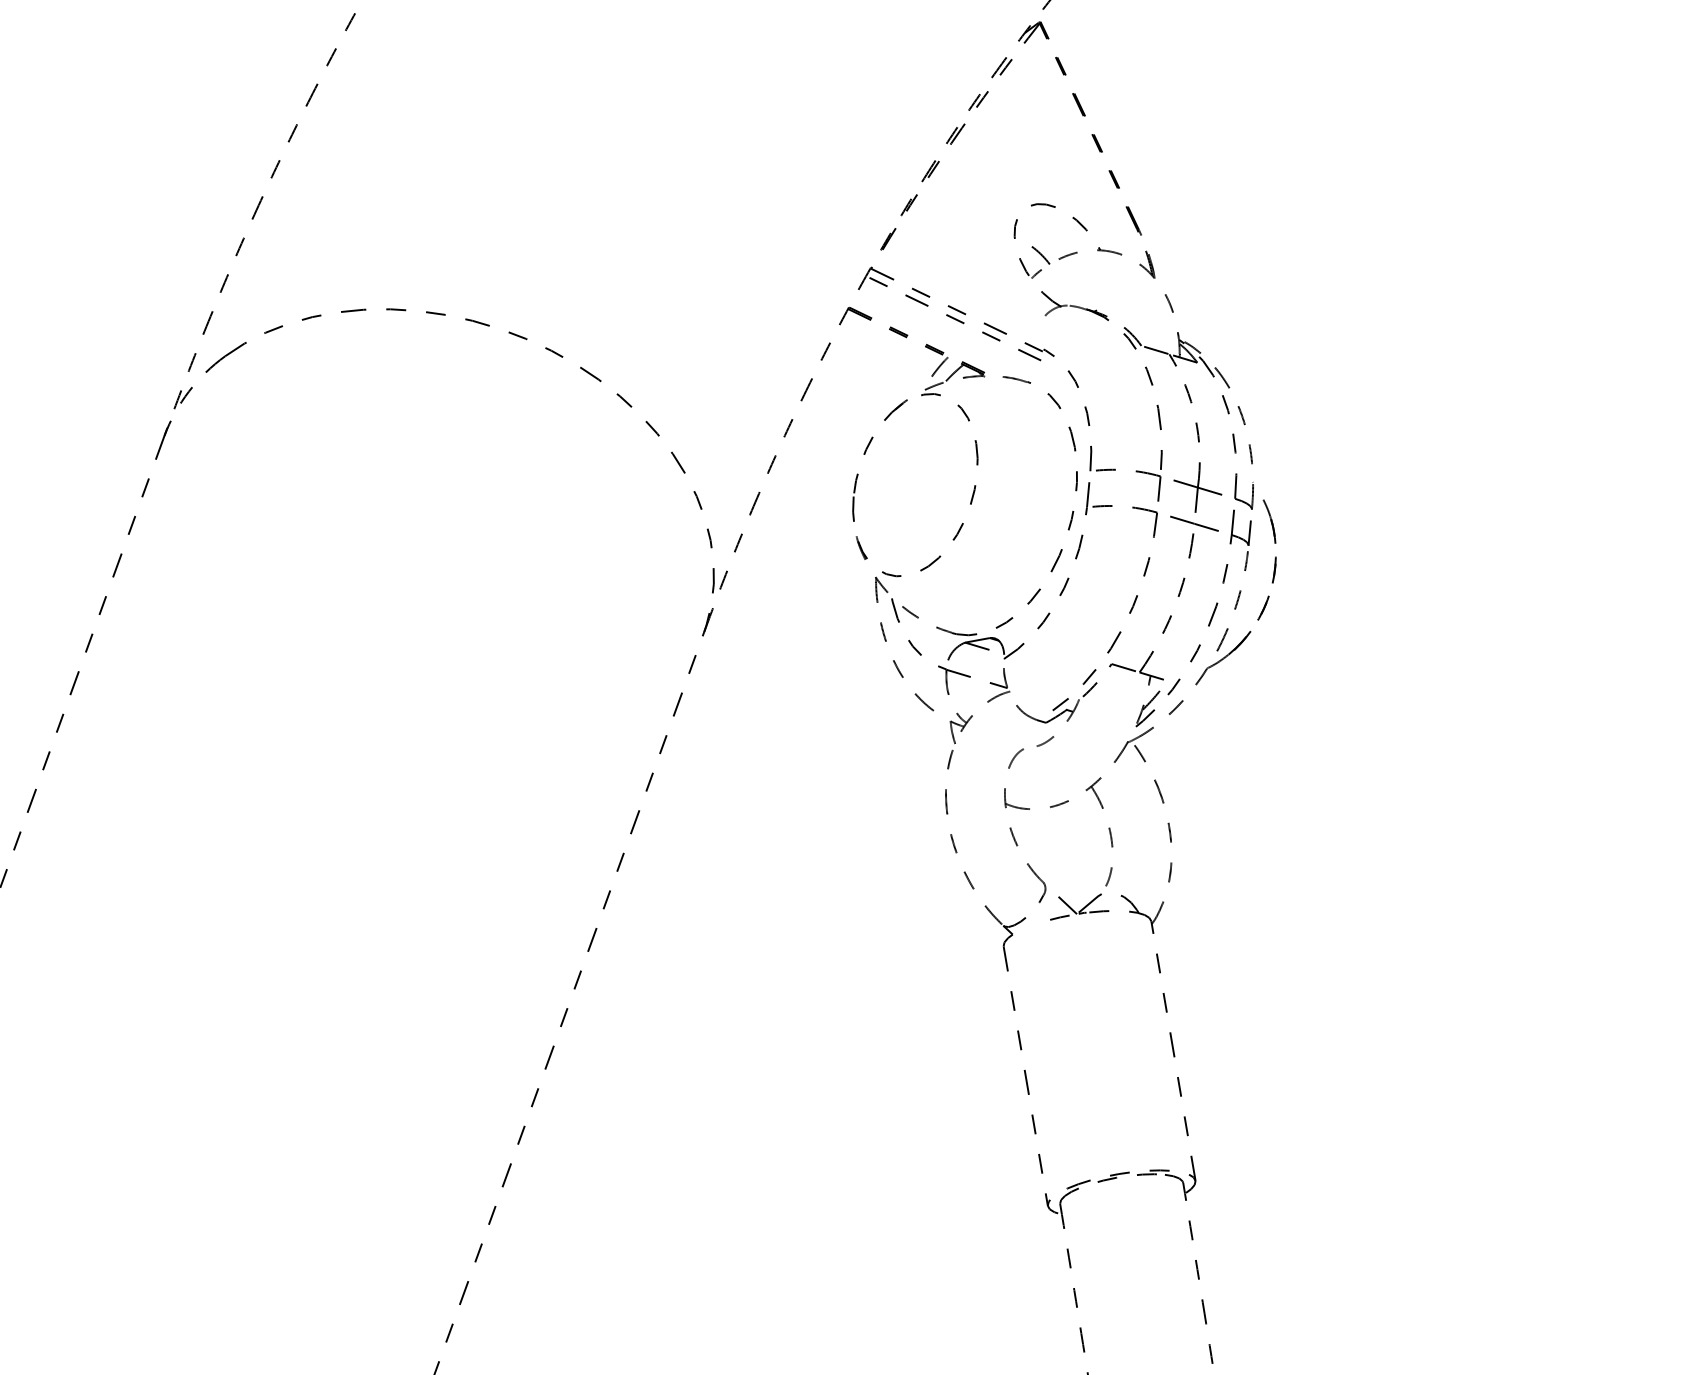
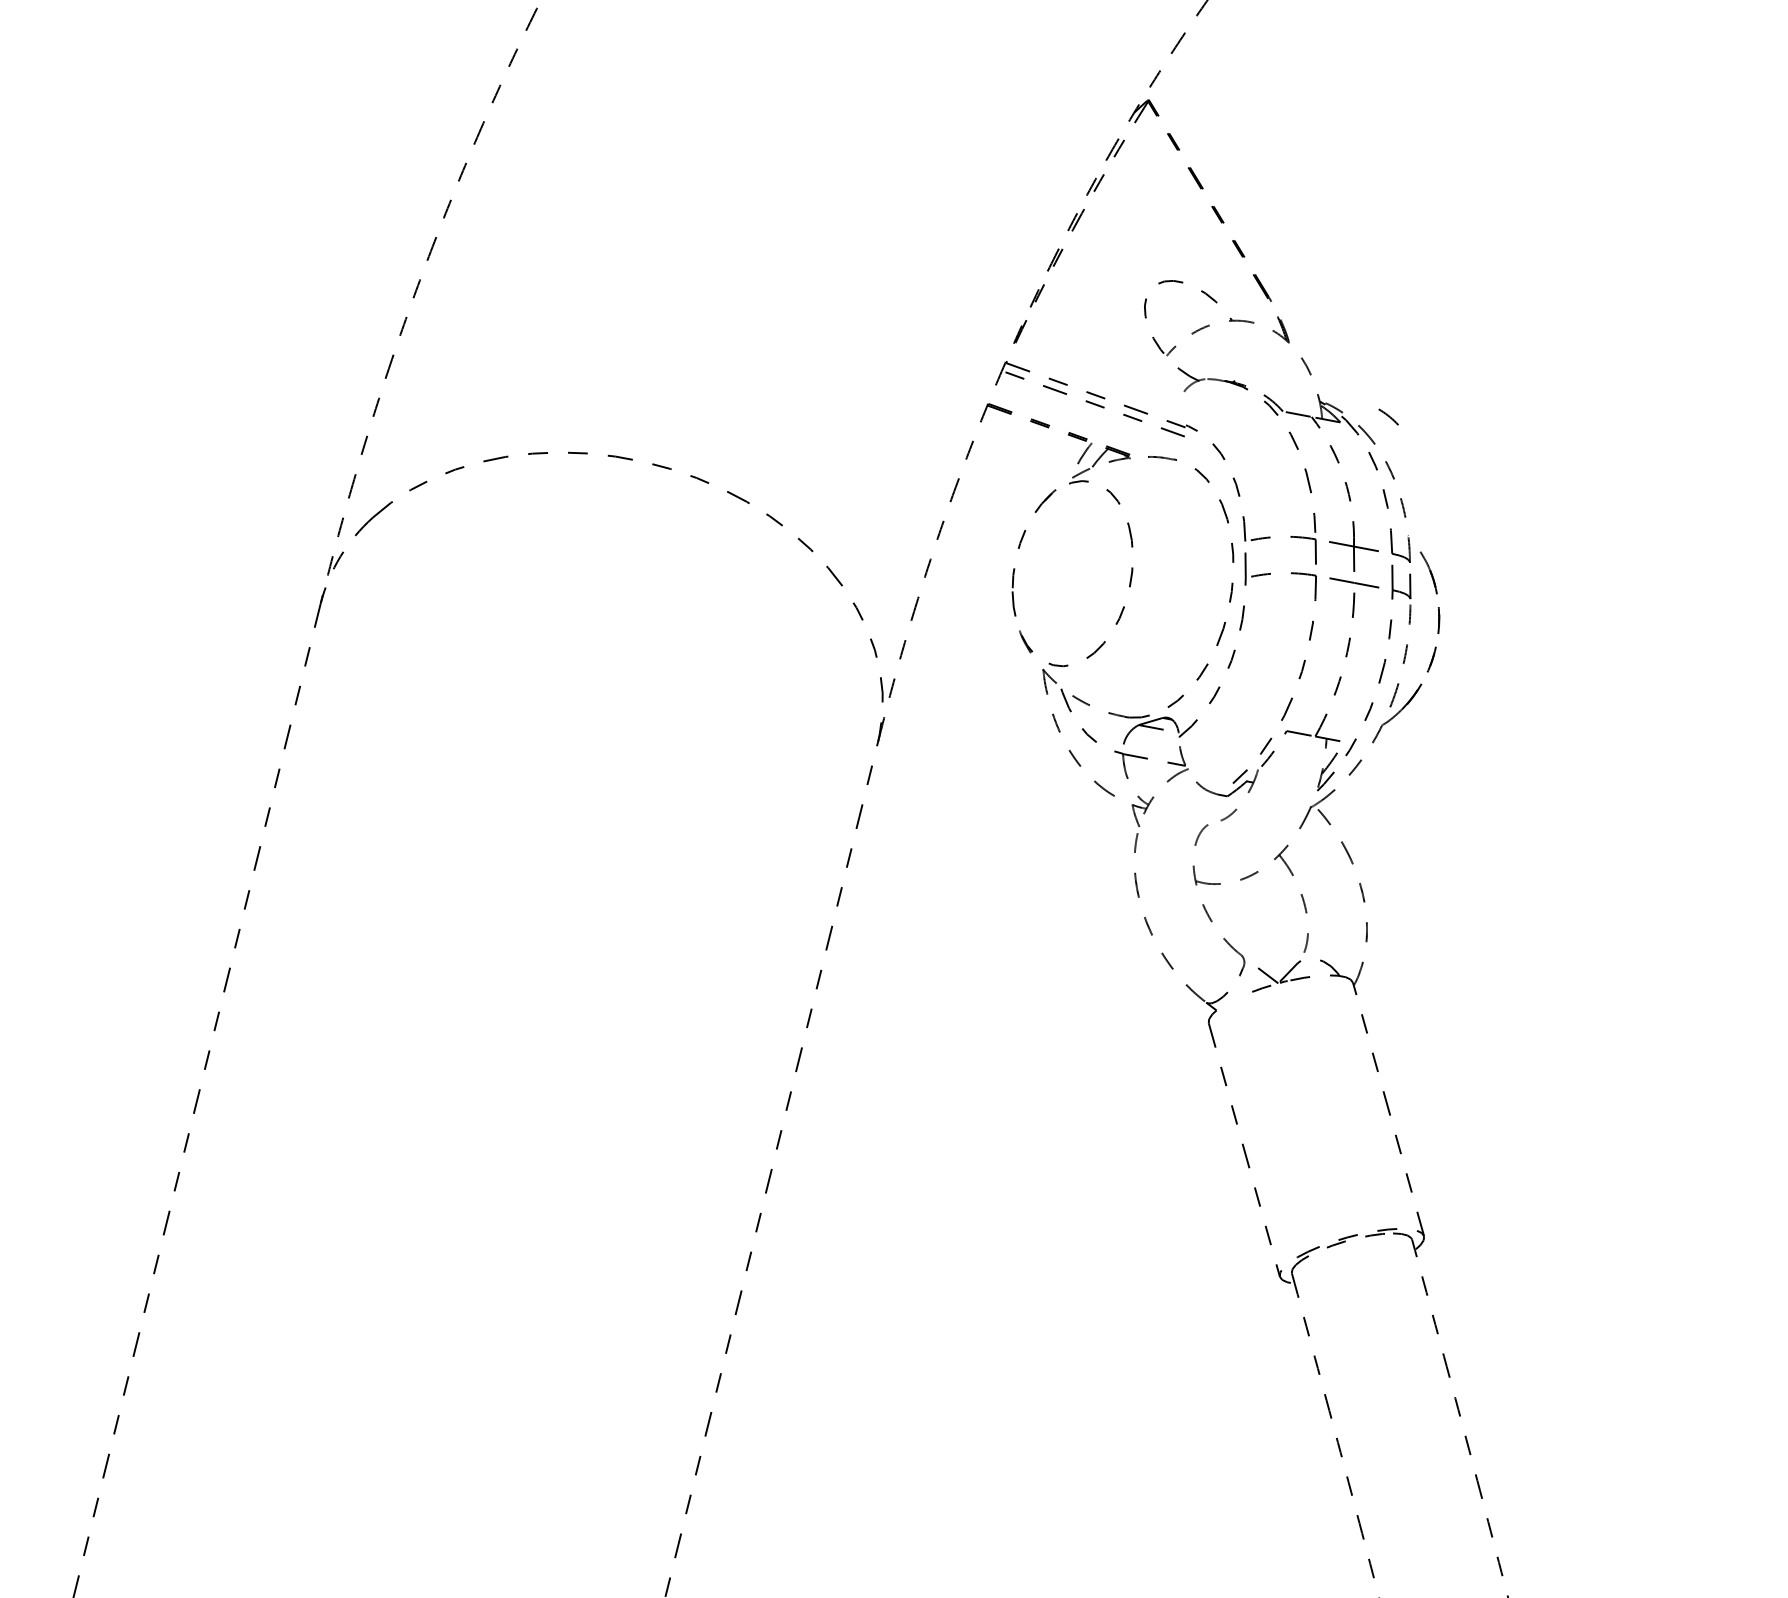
line: (1040, 254) -> (1388, 416), moved

